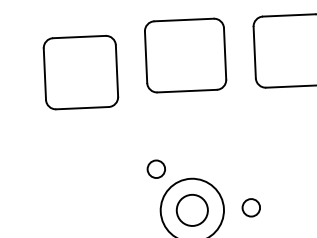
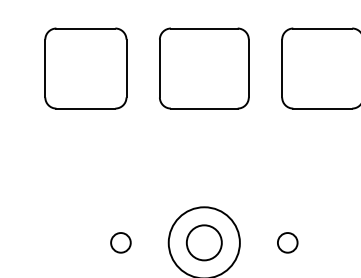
part: (80, 72) -> (85, 68), moved
circle: (155, 168) -> (120, 242), moved
circle: (251, 207) -> (287, 242), moved

